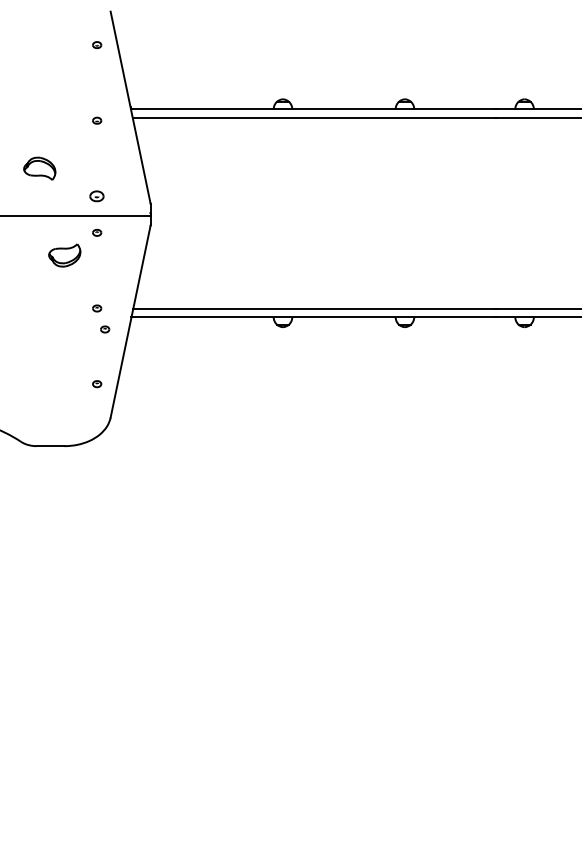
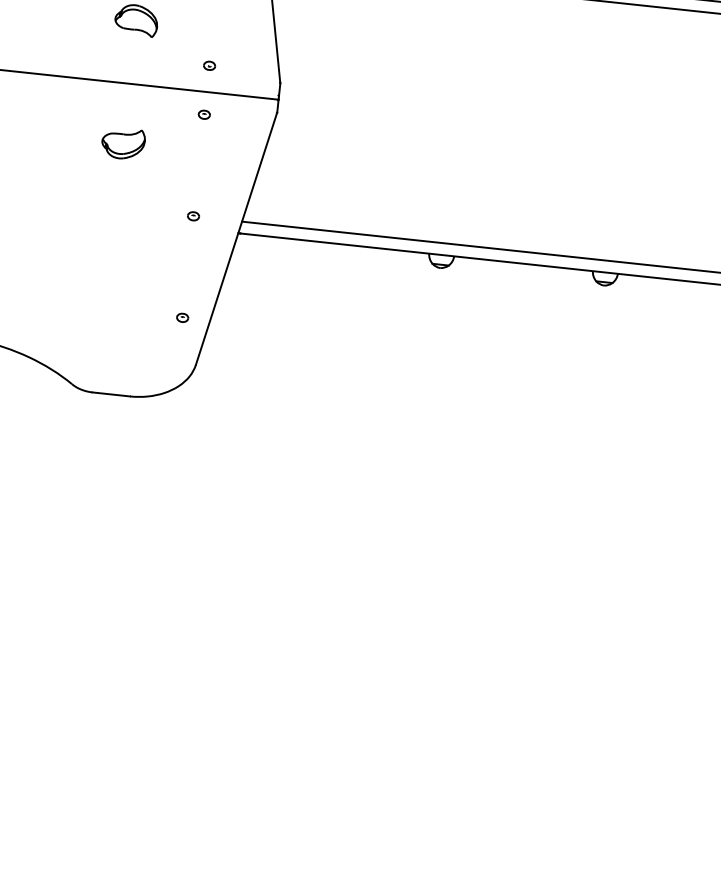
part: (97, 196) -> (210, 66), size x0.62
part: (64, 255) -> (123, 143), moved
part: (105, 329) -> (201, 245), removed

